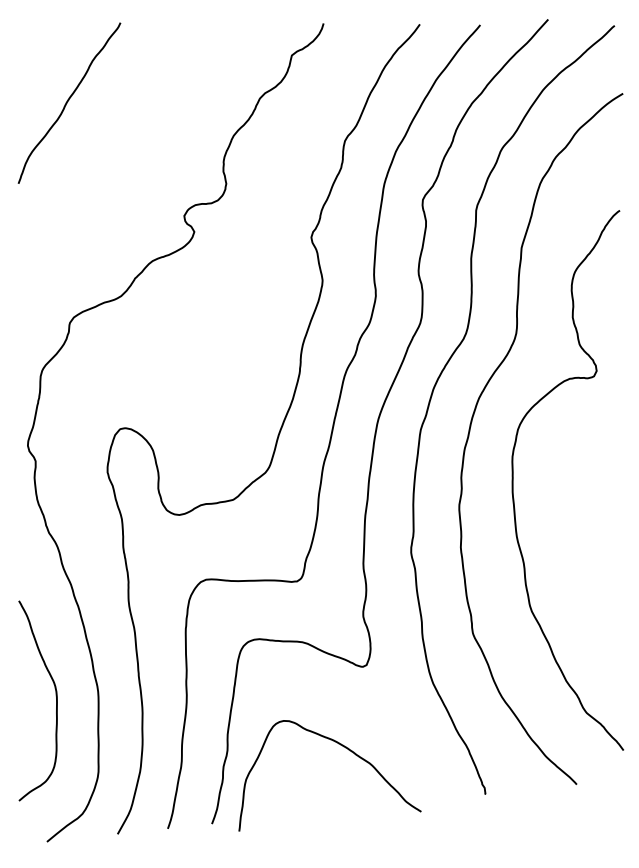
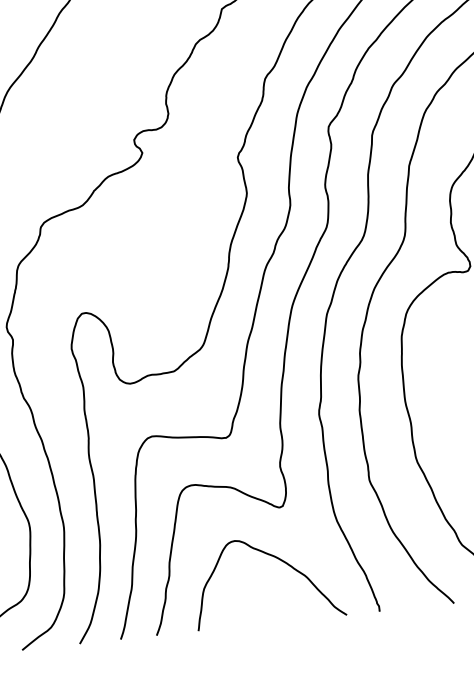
curve: (343, 747) -> (283, 562), moved

